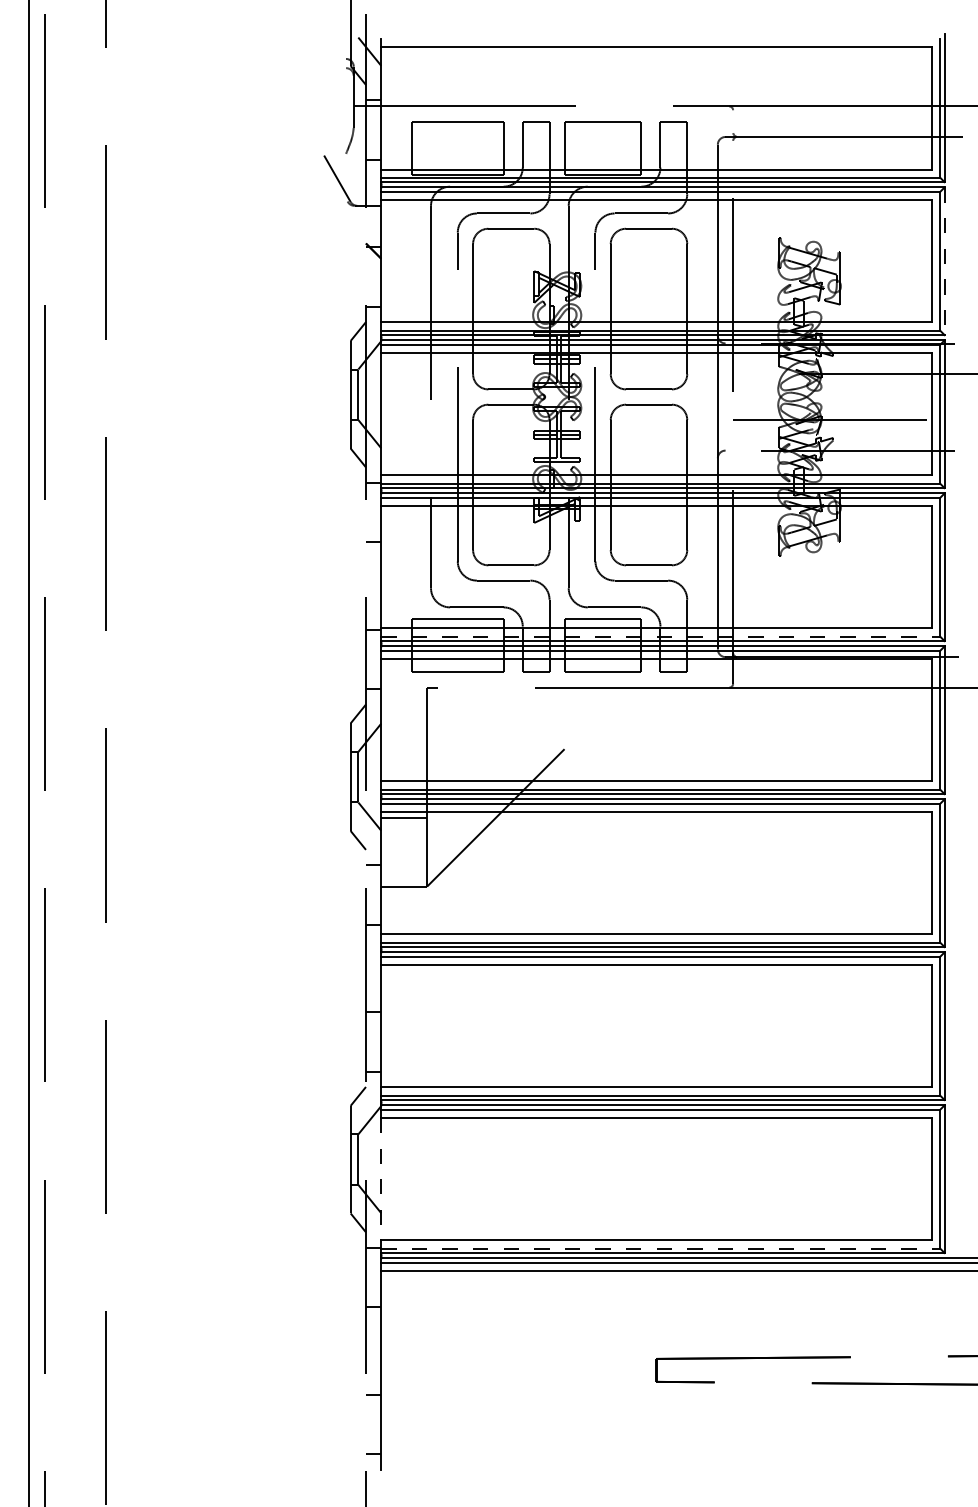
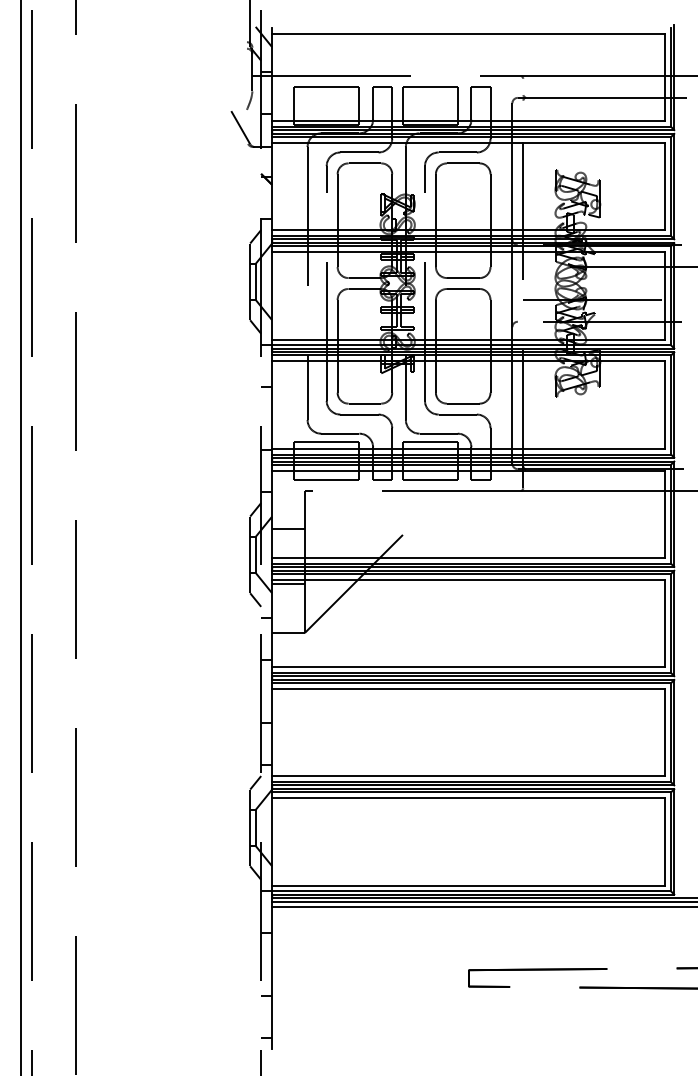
line: (944, 261) -> (674, 186), dashed -> solid
line: (661, 636) -> (472, 454), dashed -> solid
line: (404, 741) -> (288, 529), added
line: (381, 1179) -> (272, 842), dashed -> solid
line: (661, 1248) -> (472, 891), dashed -> solid

